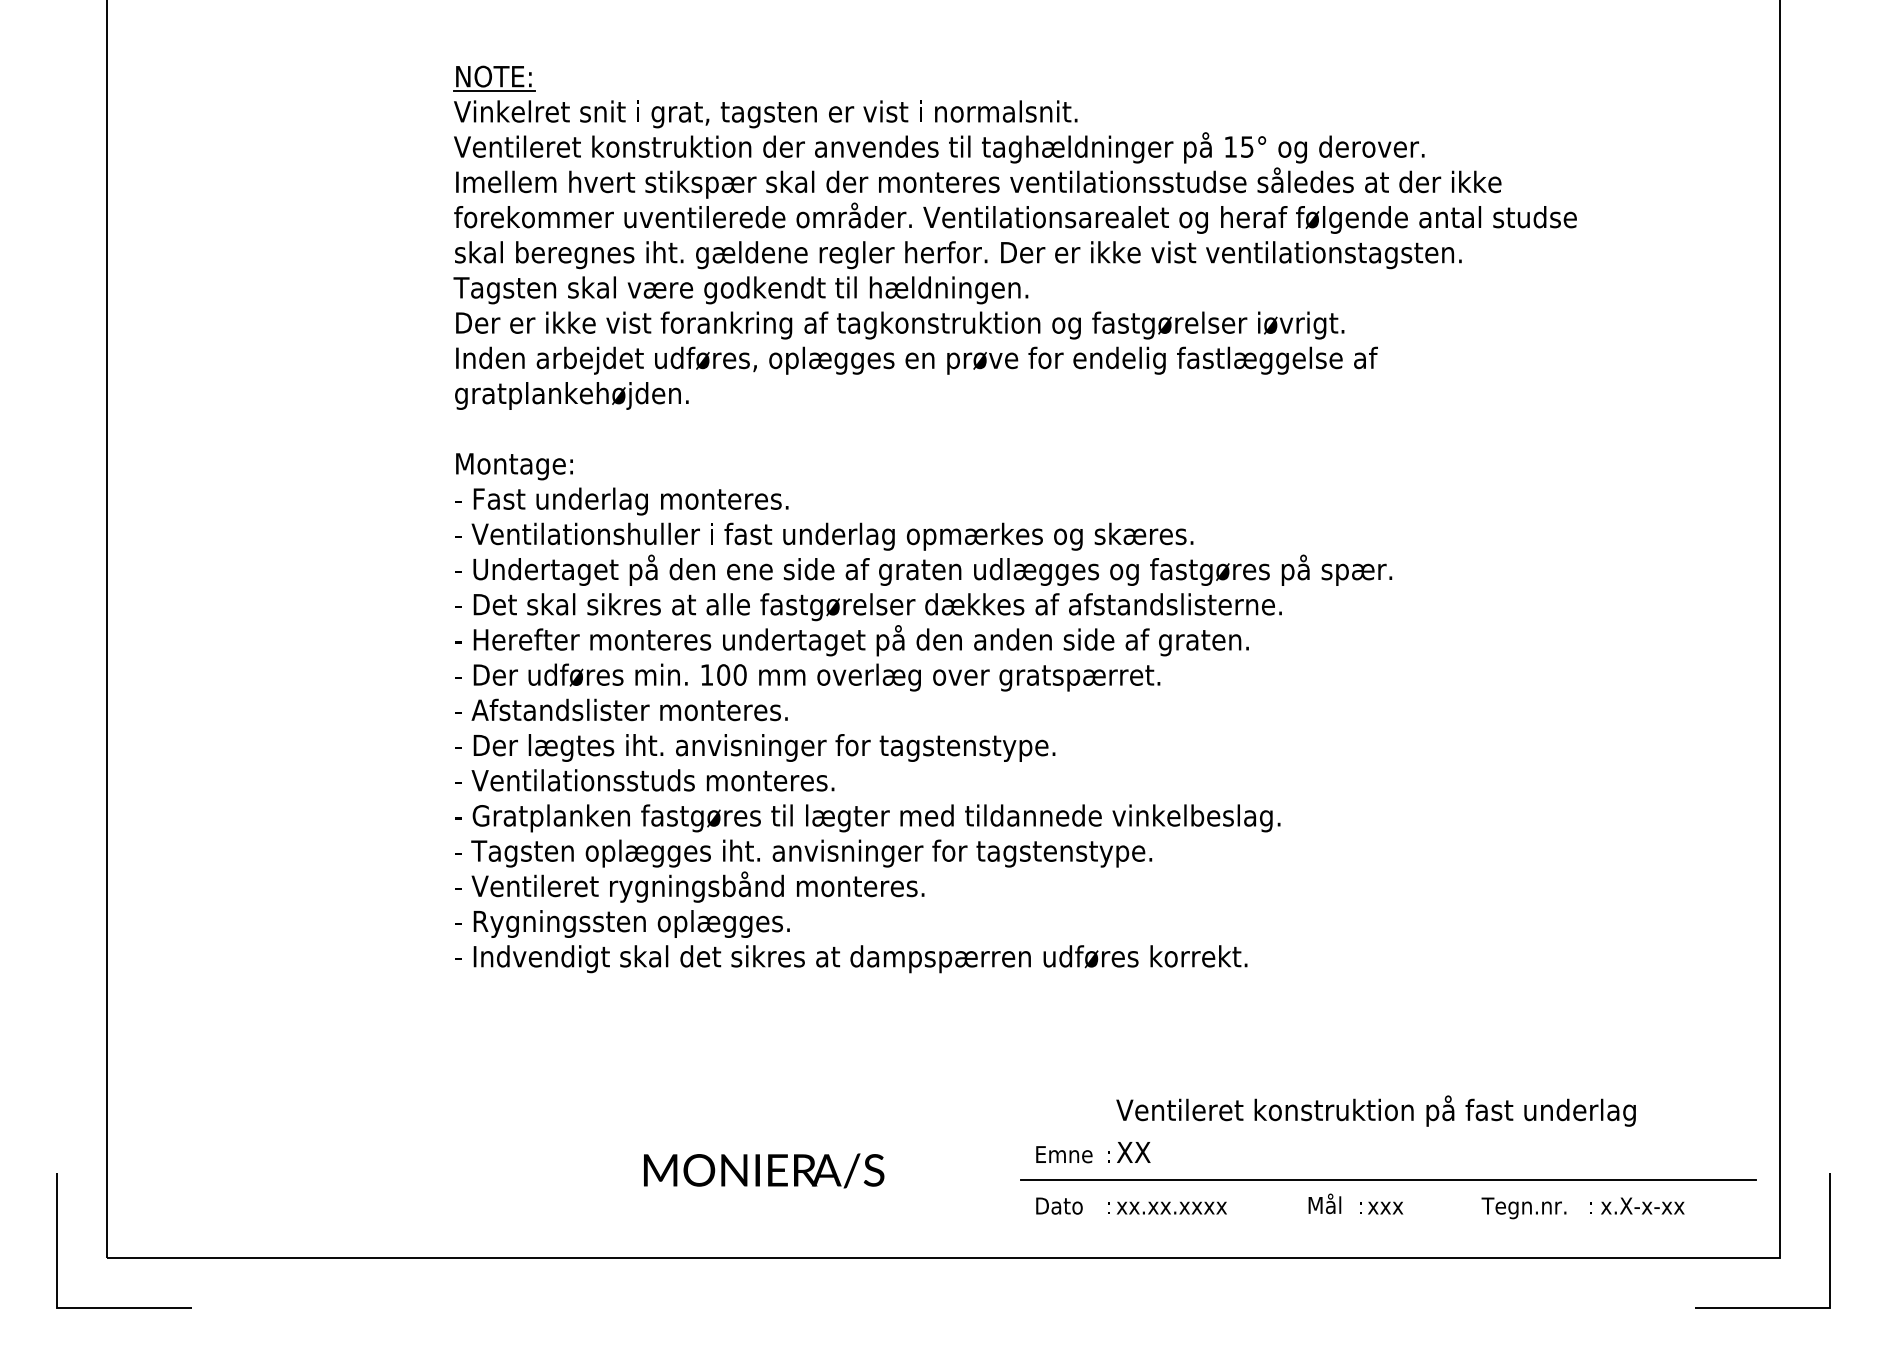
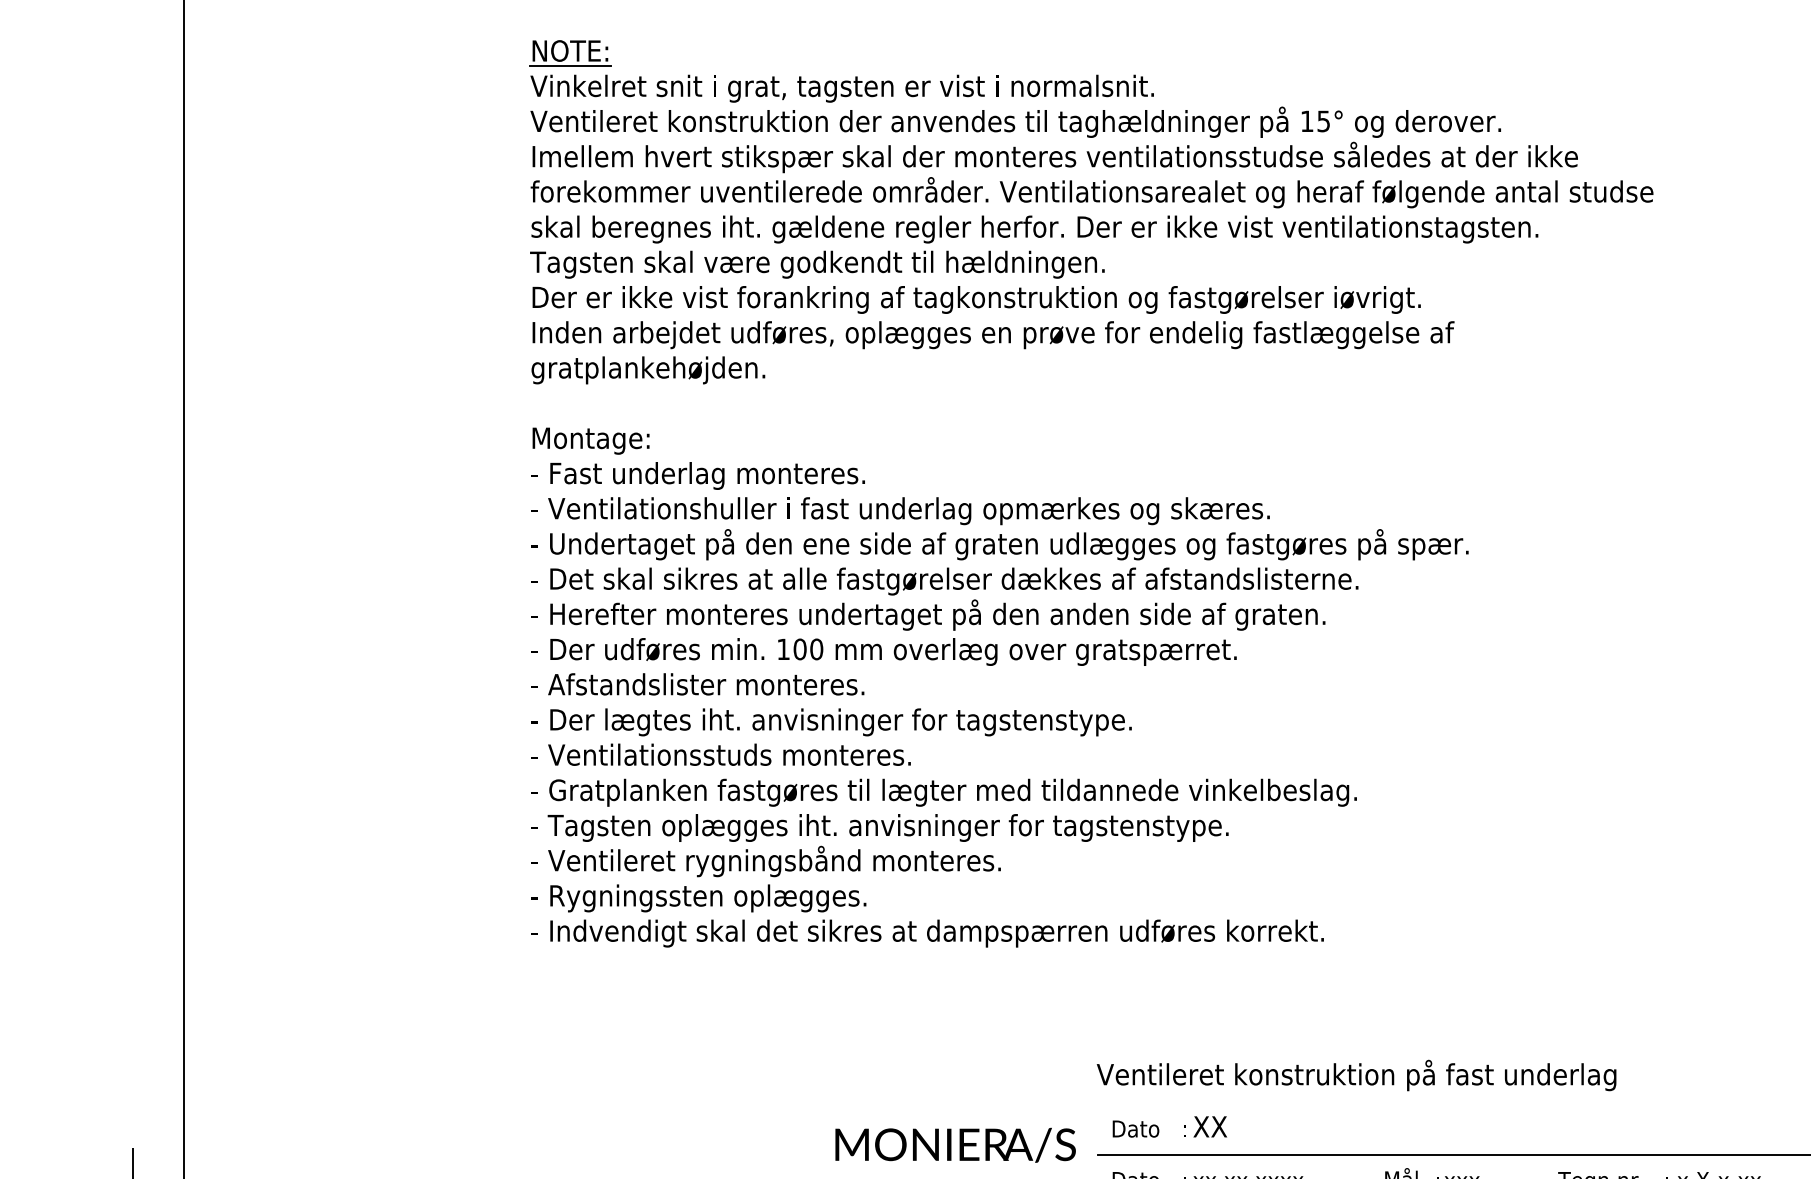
text: (1375, 1110) -> (1356, 1074), moved
text: (1065, 1154) -> (1142, 1128), Emne -> Dato
text: (764, 1170) -> (956, 1144), moved

